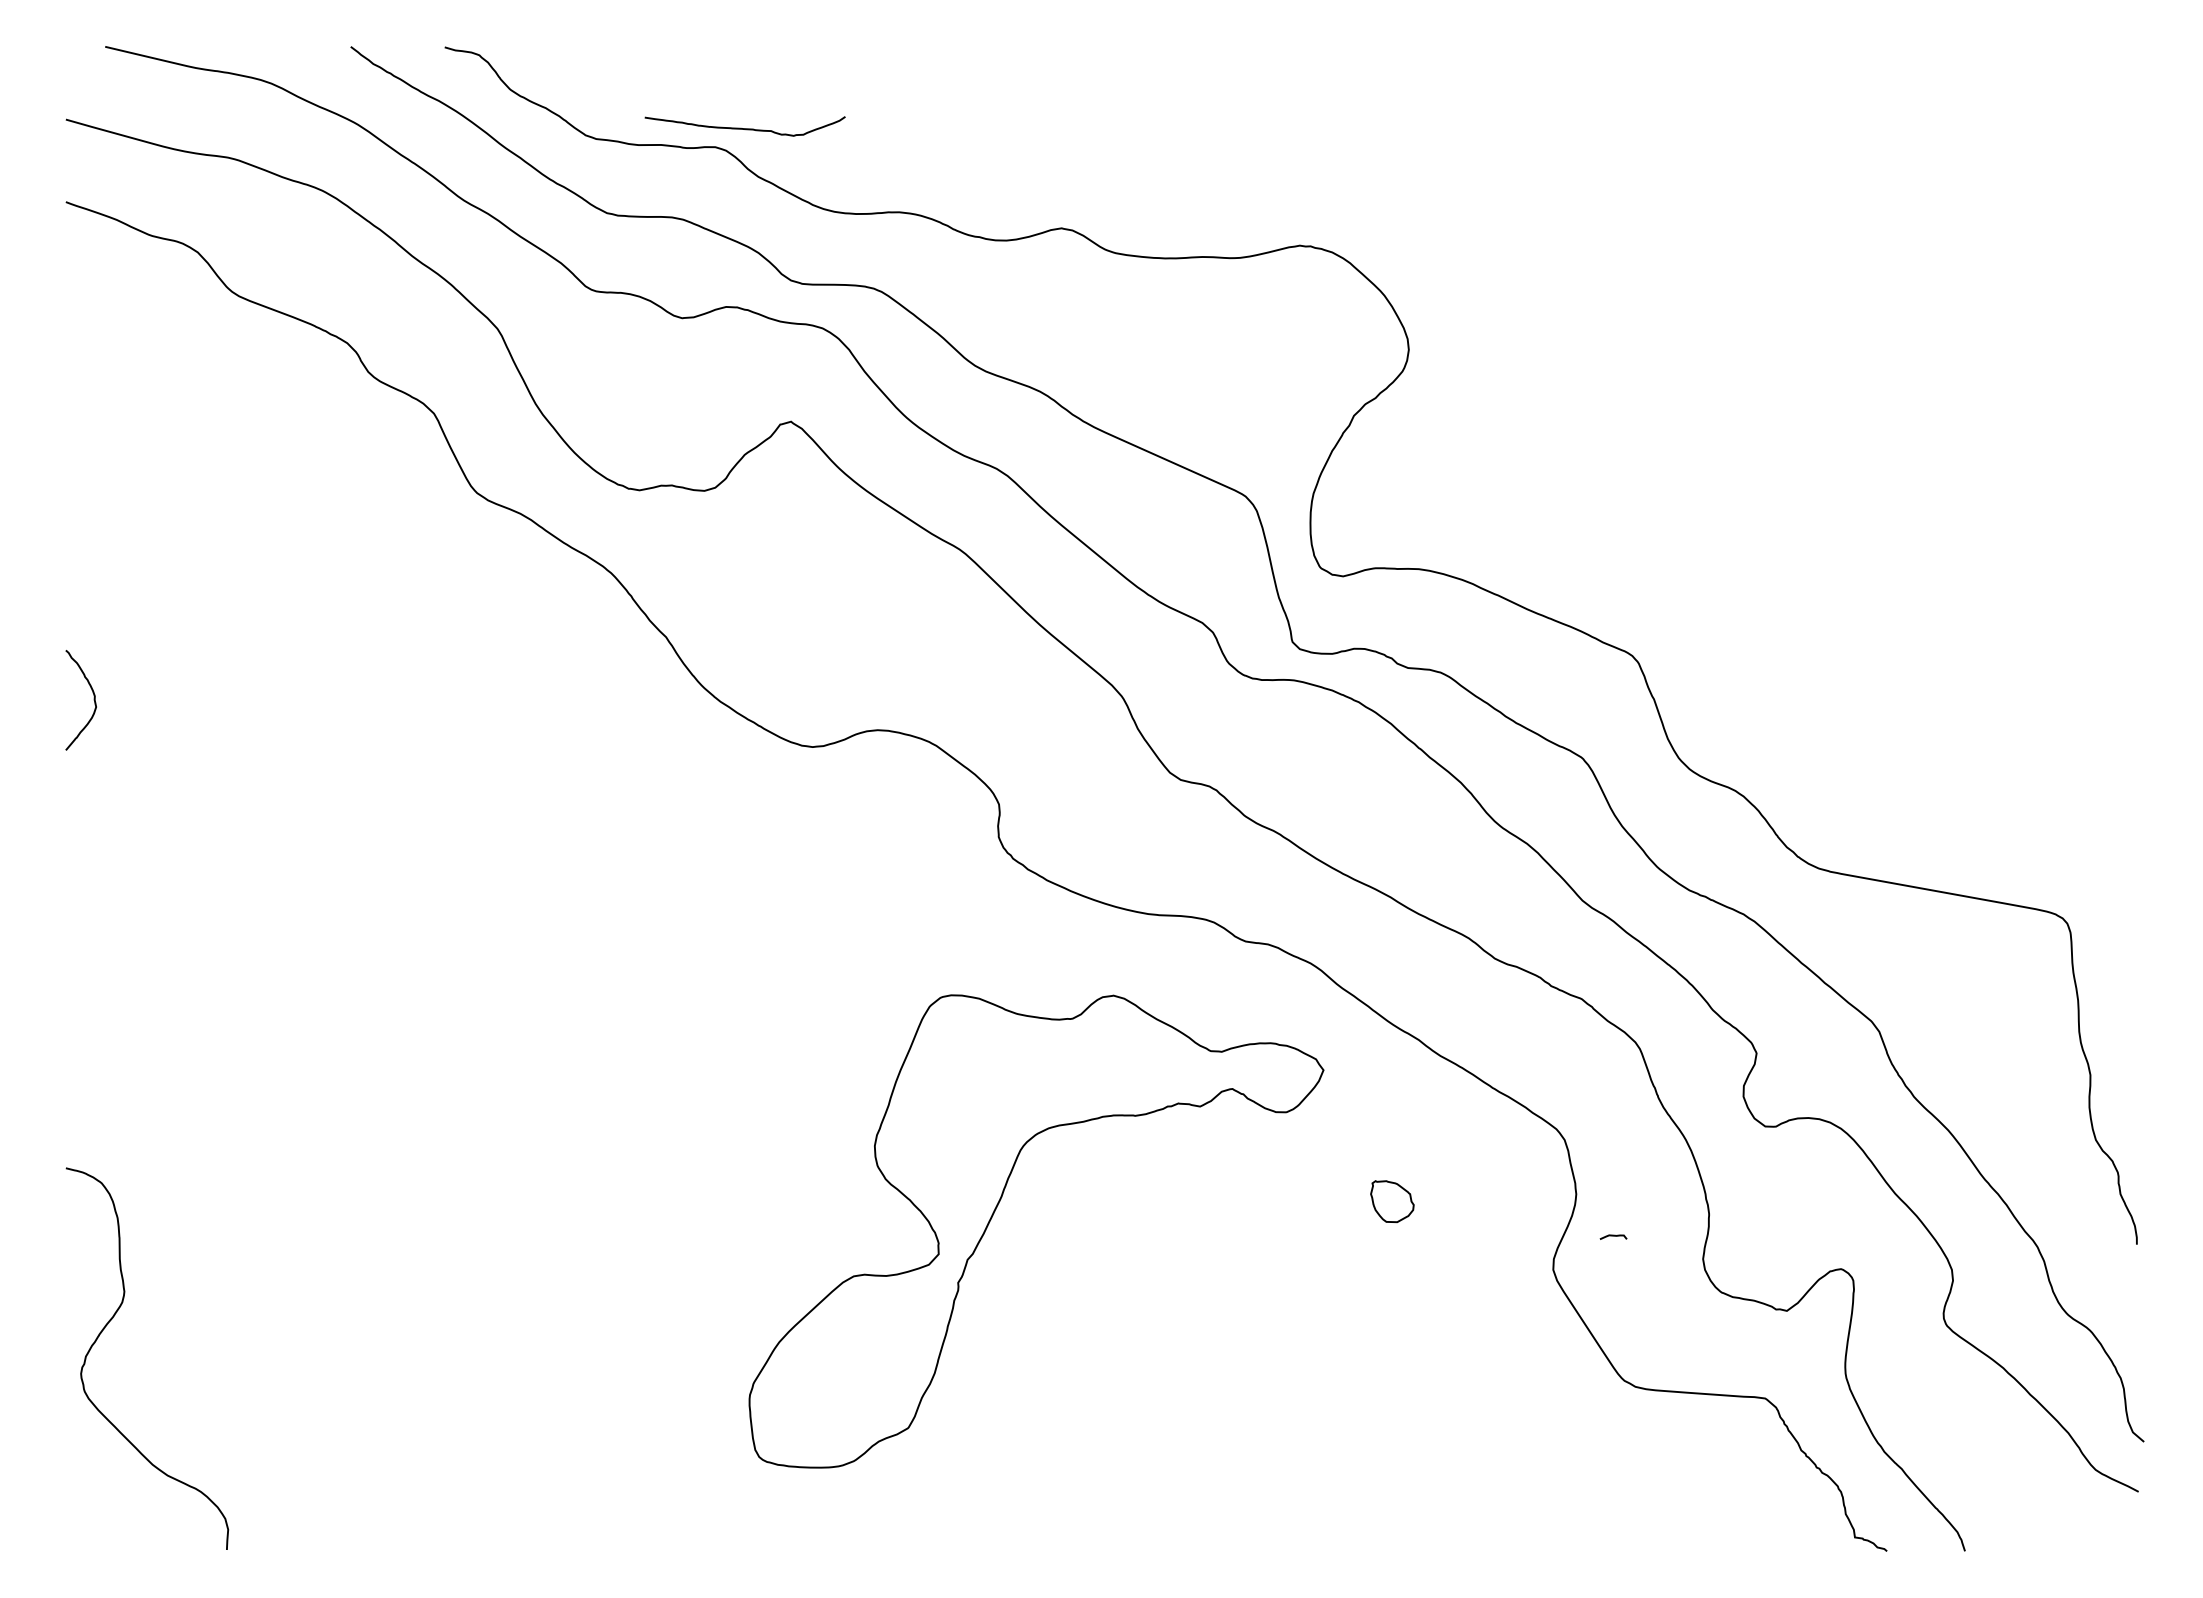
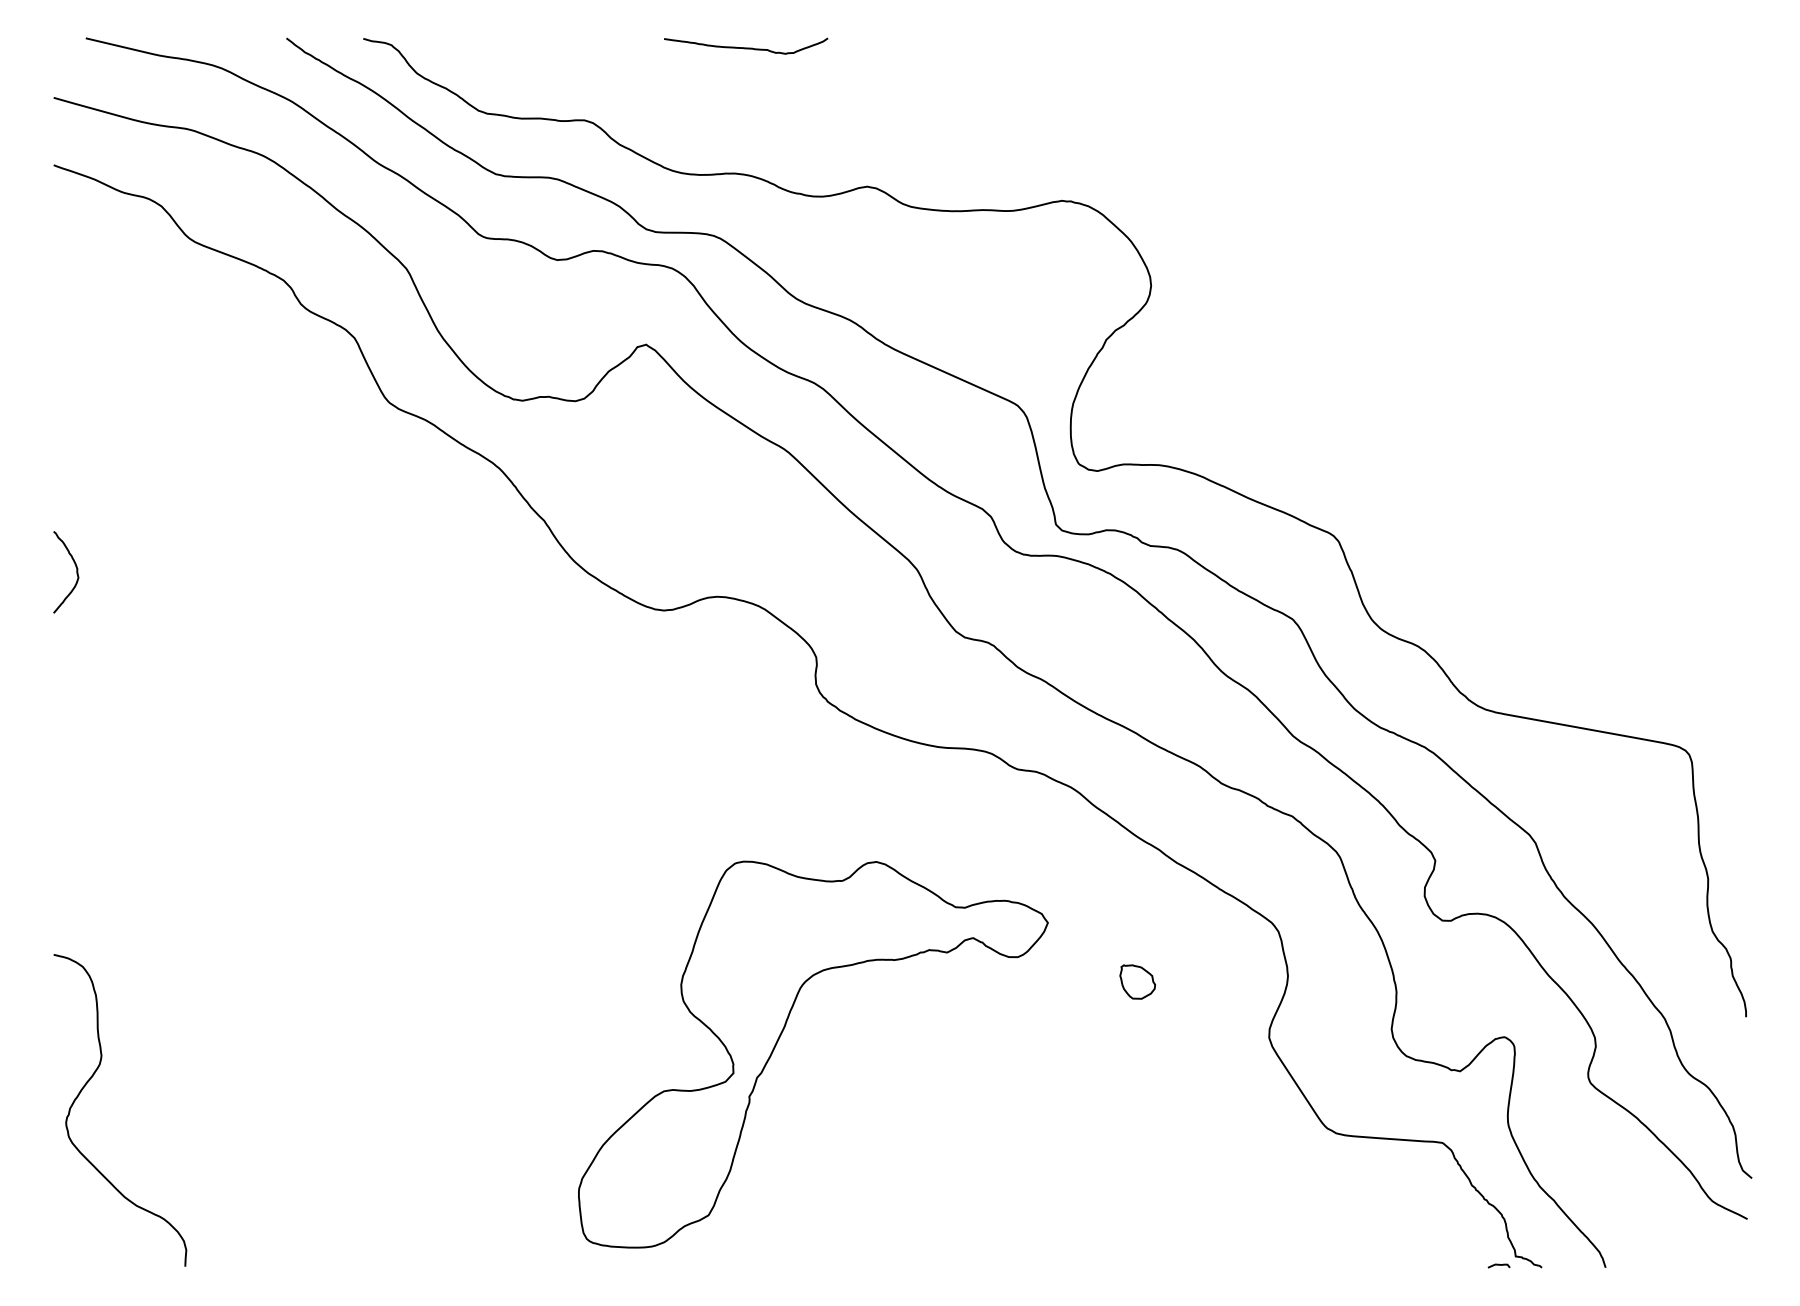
curve: (744, 128) -> (745, 47), moved
part: (995, 1211) -> (779, 1038), moved
curve: (1613, 1236) -> (1499, 1265), moved

